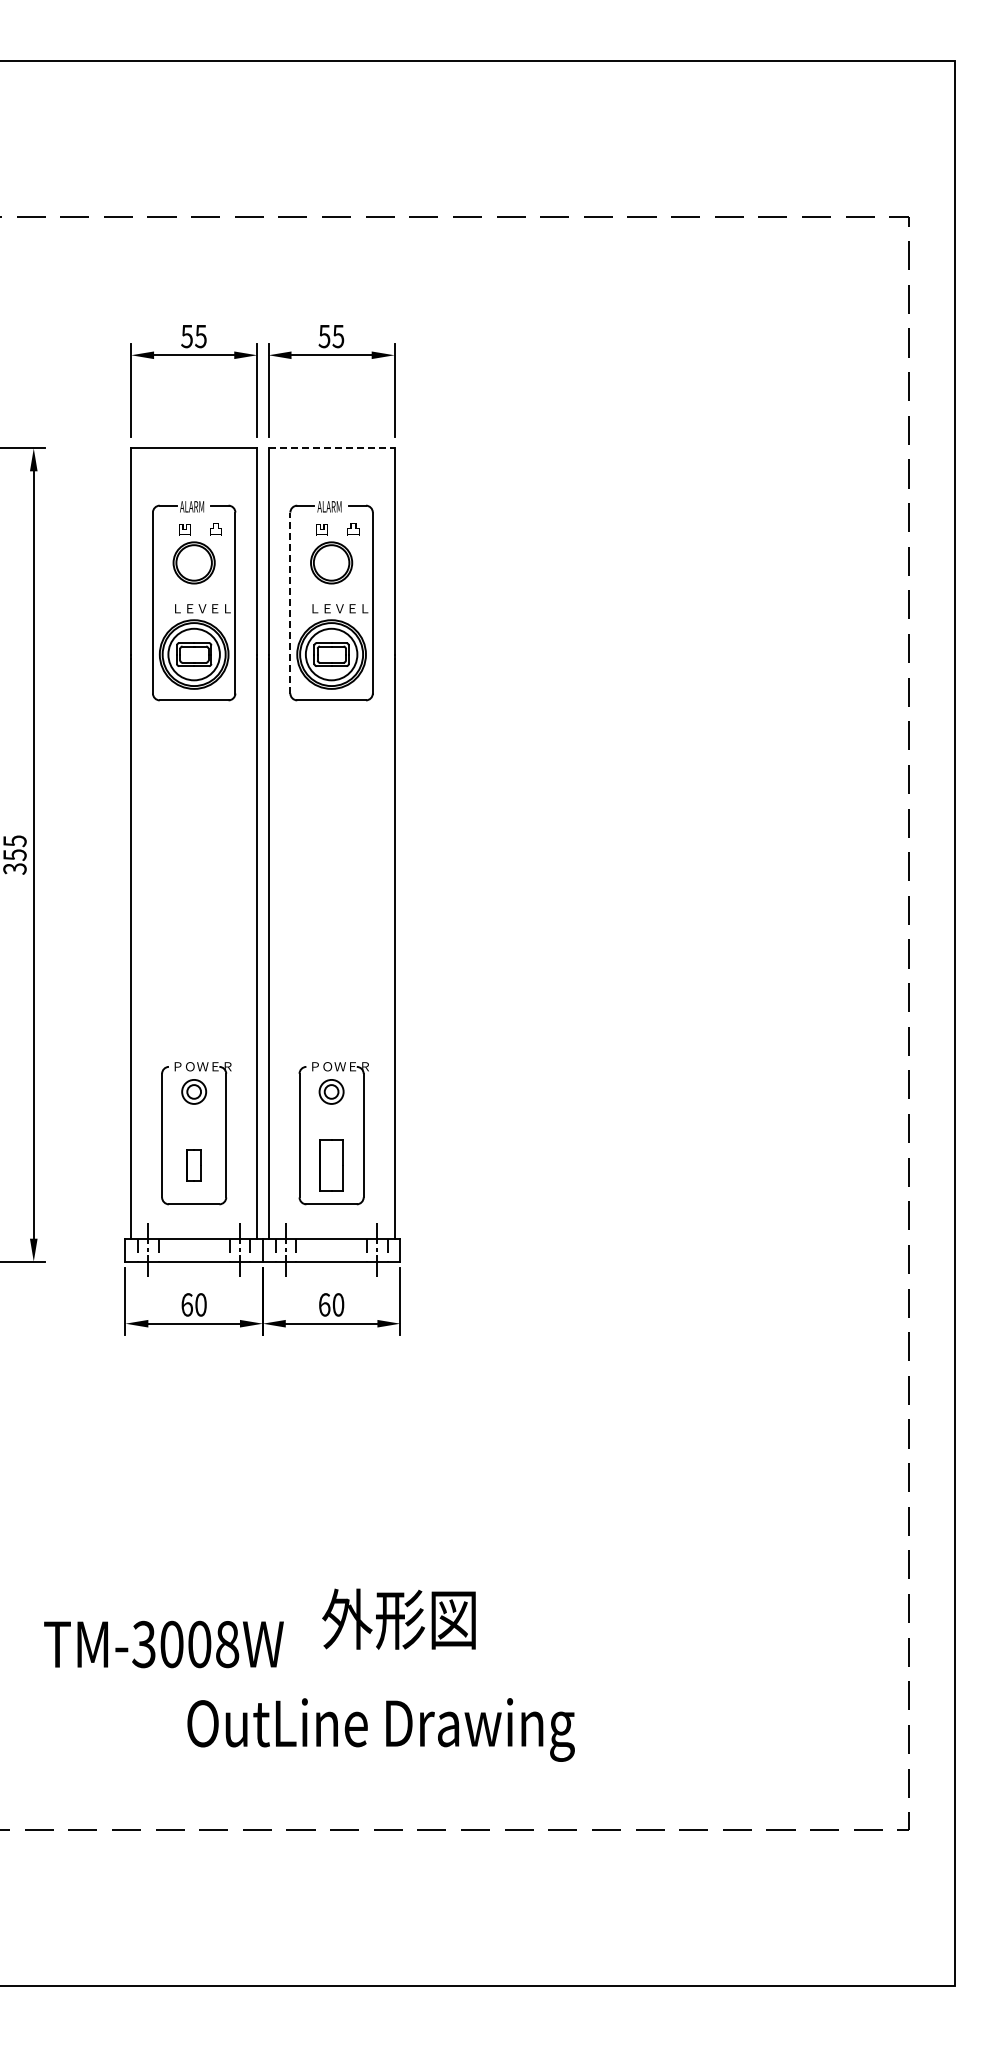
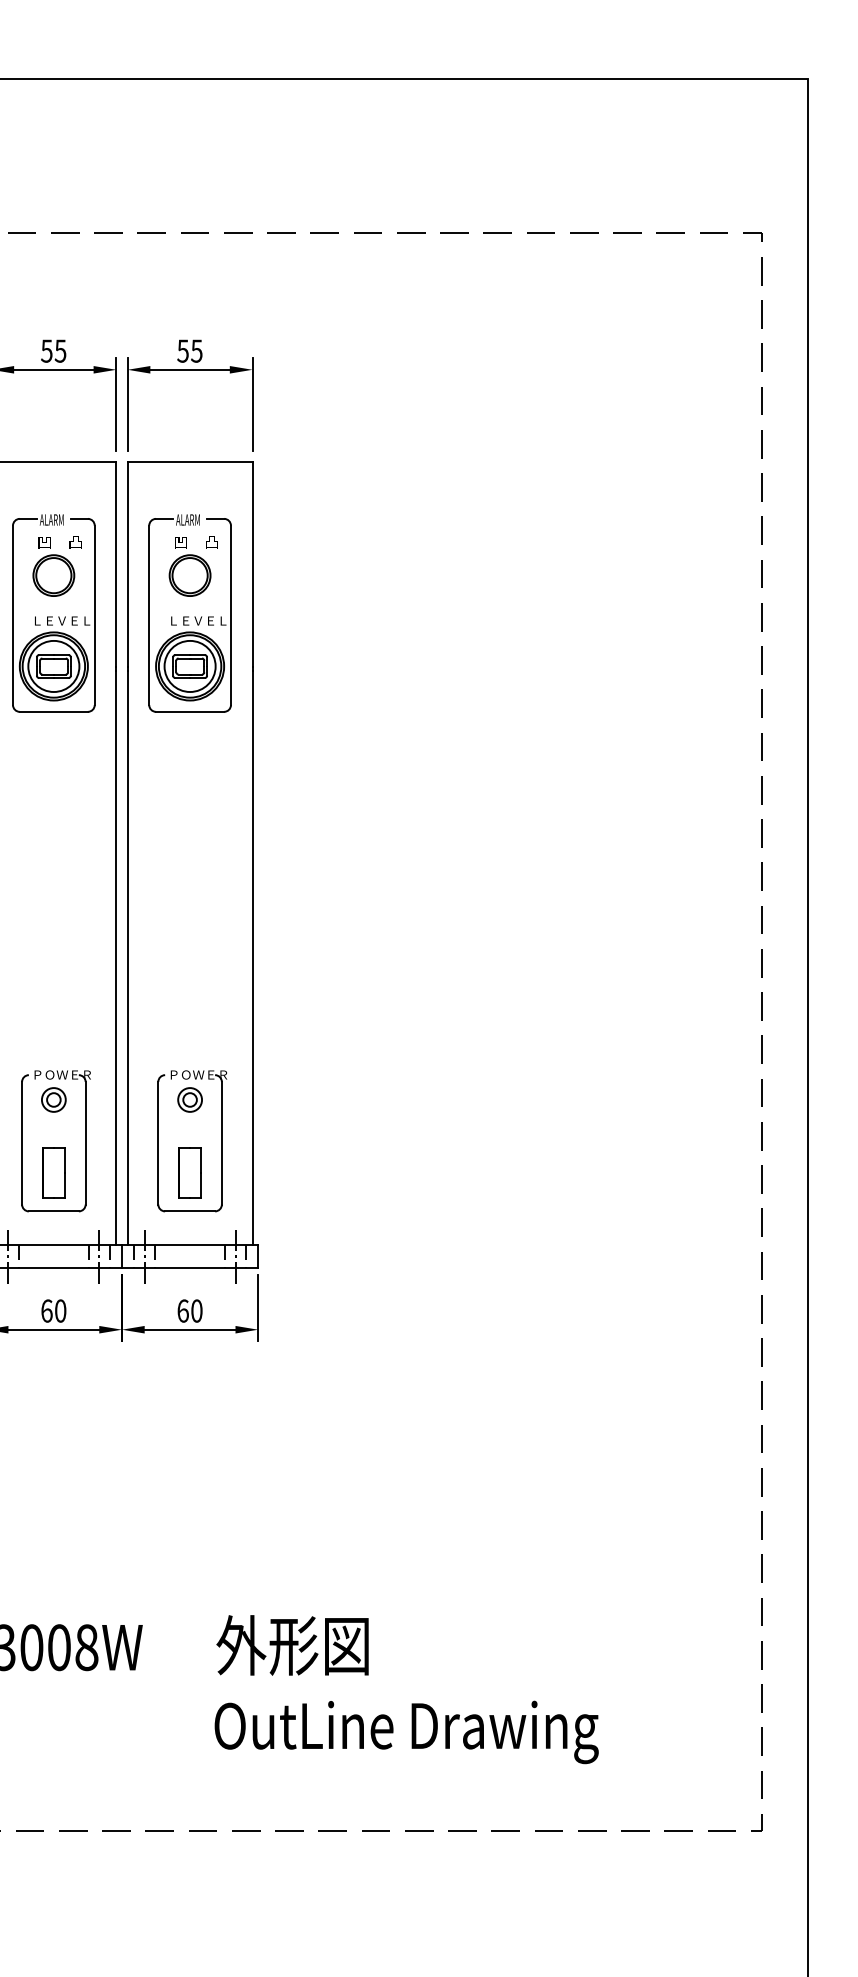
line: (331, 448) -> (189, 462), dashed -> solid
line: (290, 602) -> (149, 614), dashed -> solid
part: (194, 1165) -> (54, 1172), size x1.67
text: (398, 1618) -> (292, 1644), moved
text: (380, 1729) -> (406, 1731), moved

